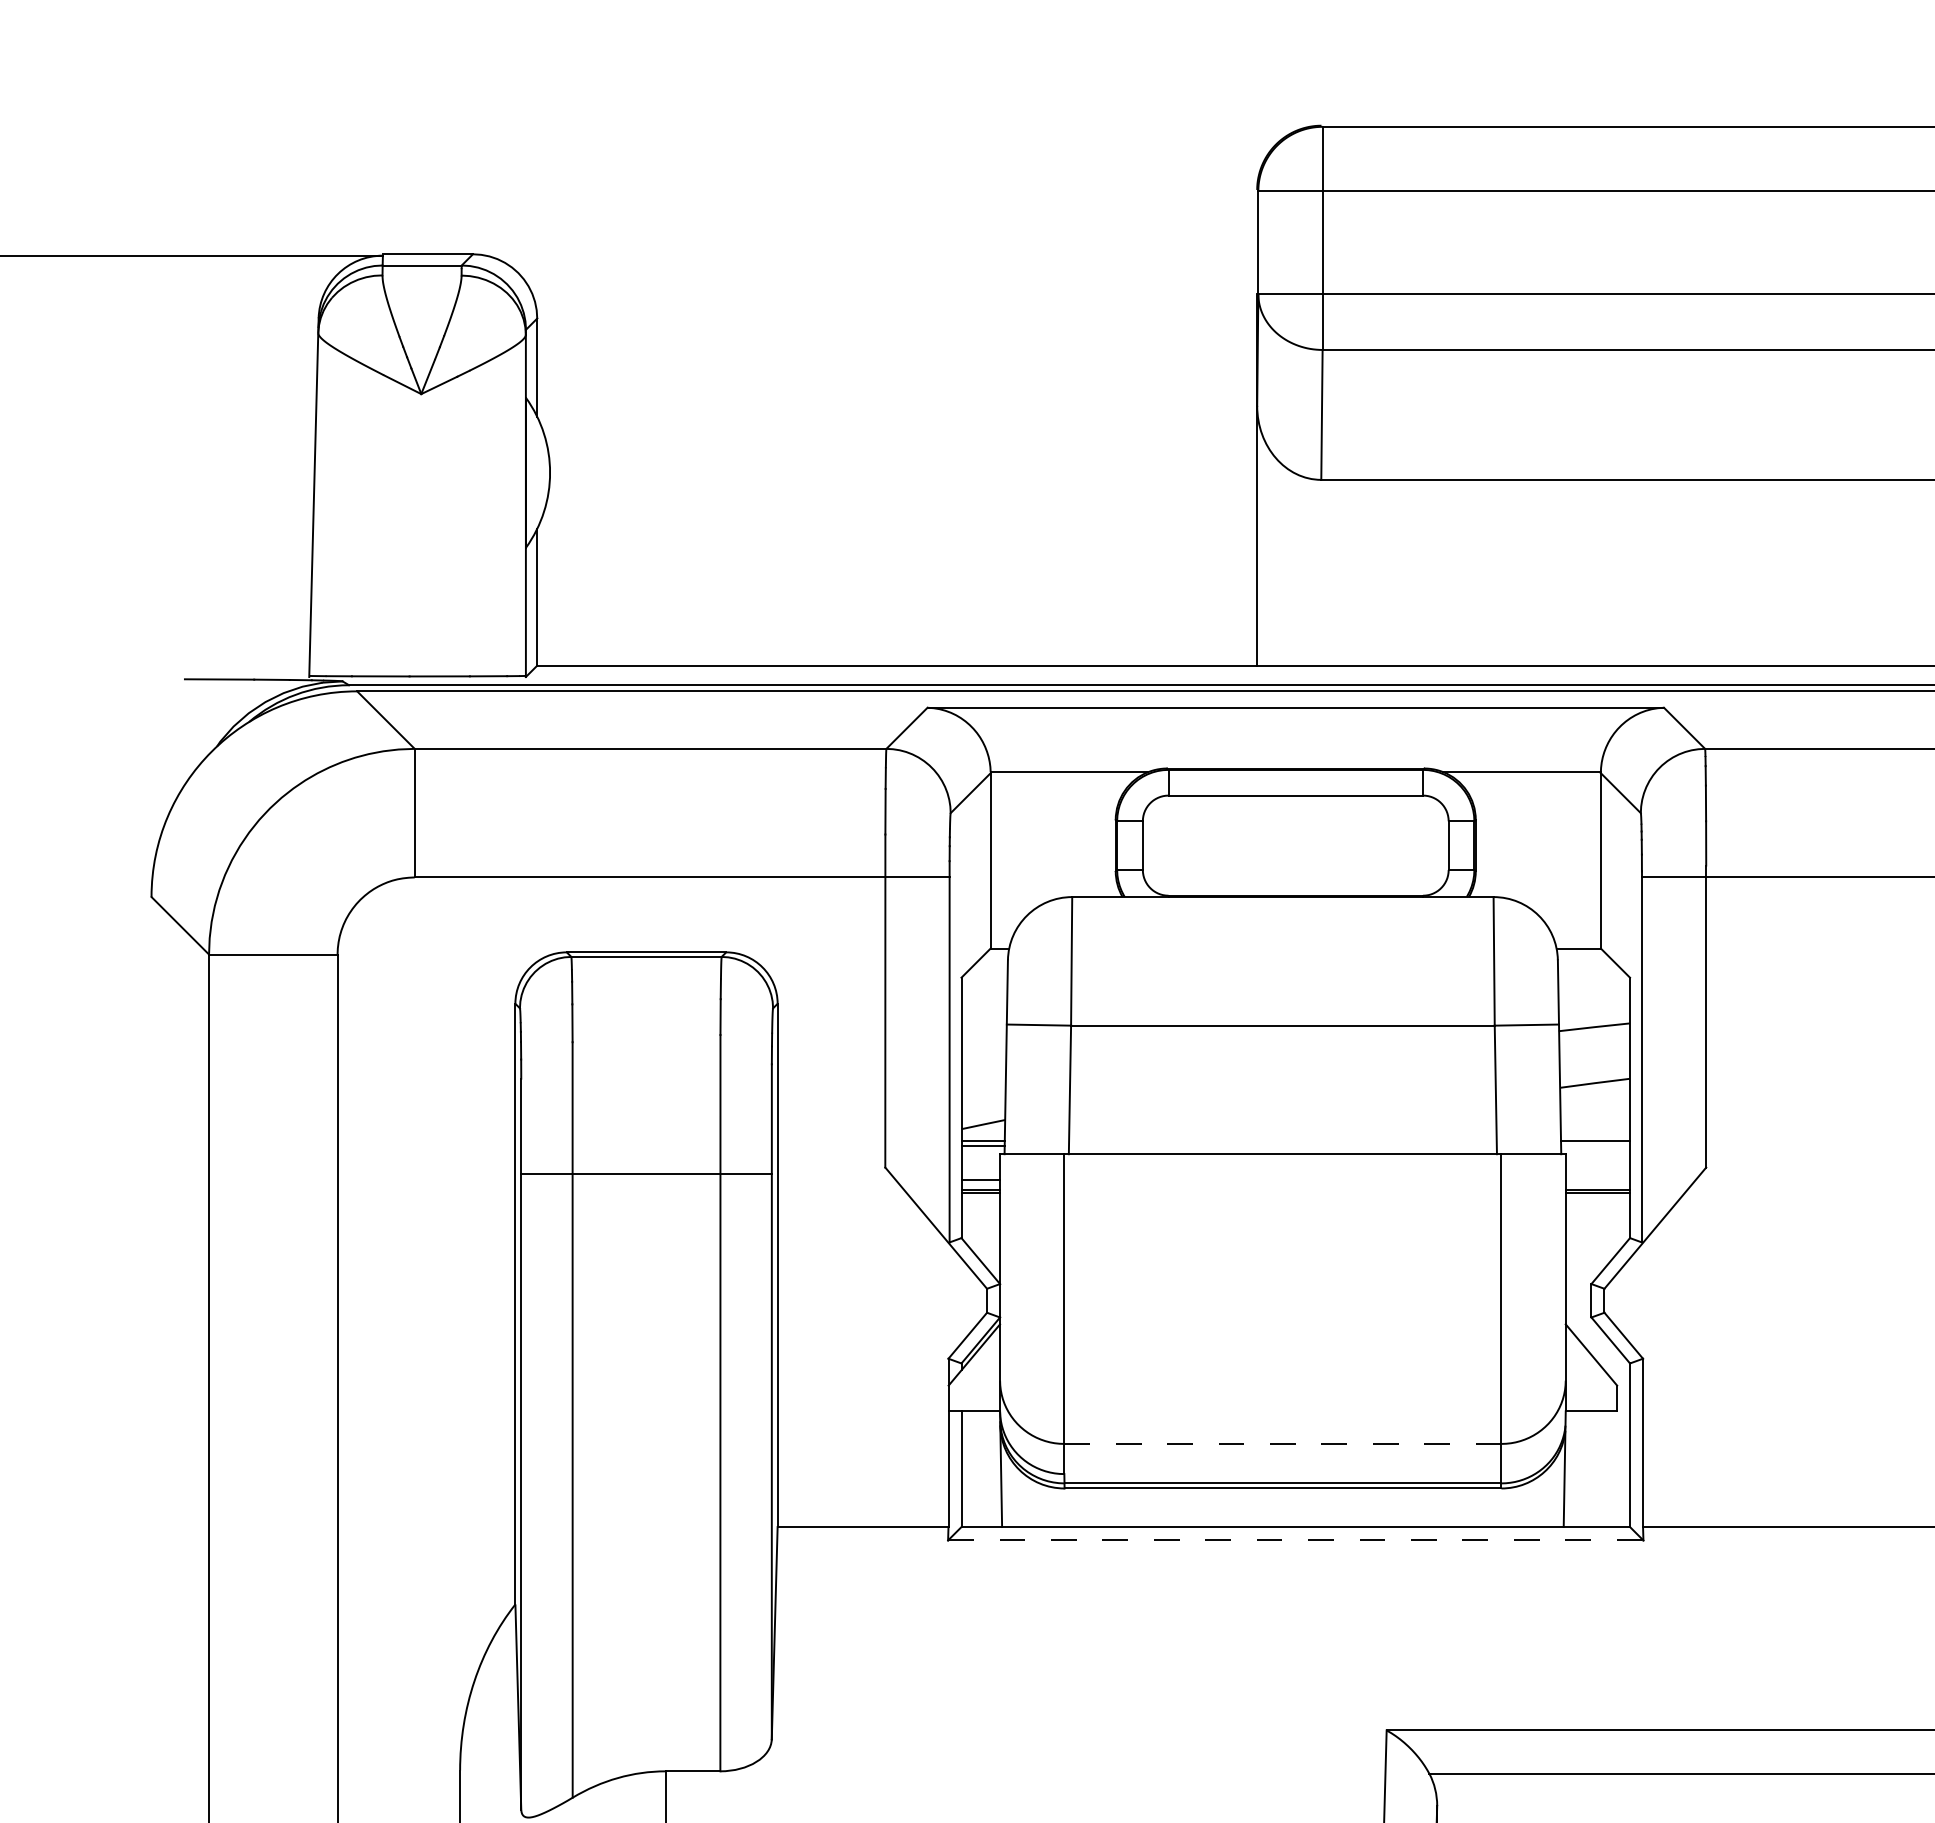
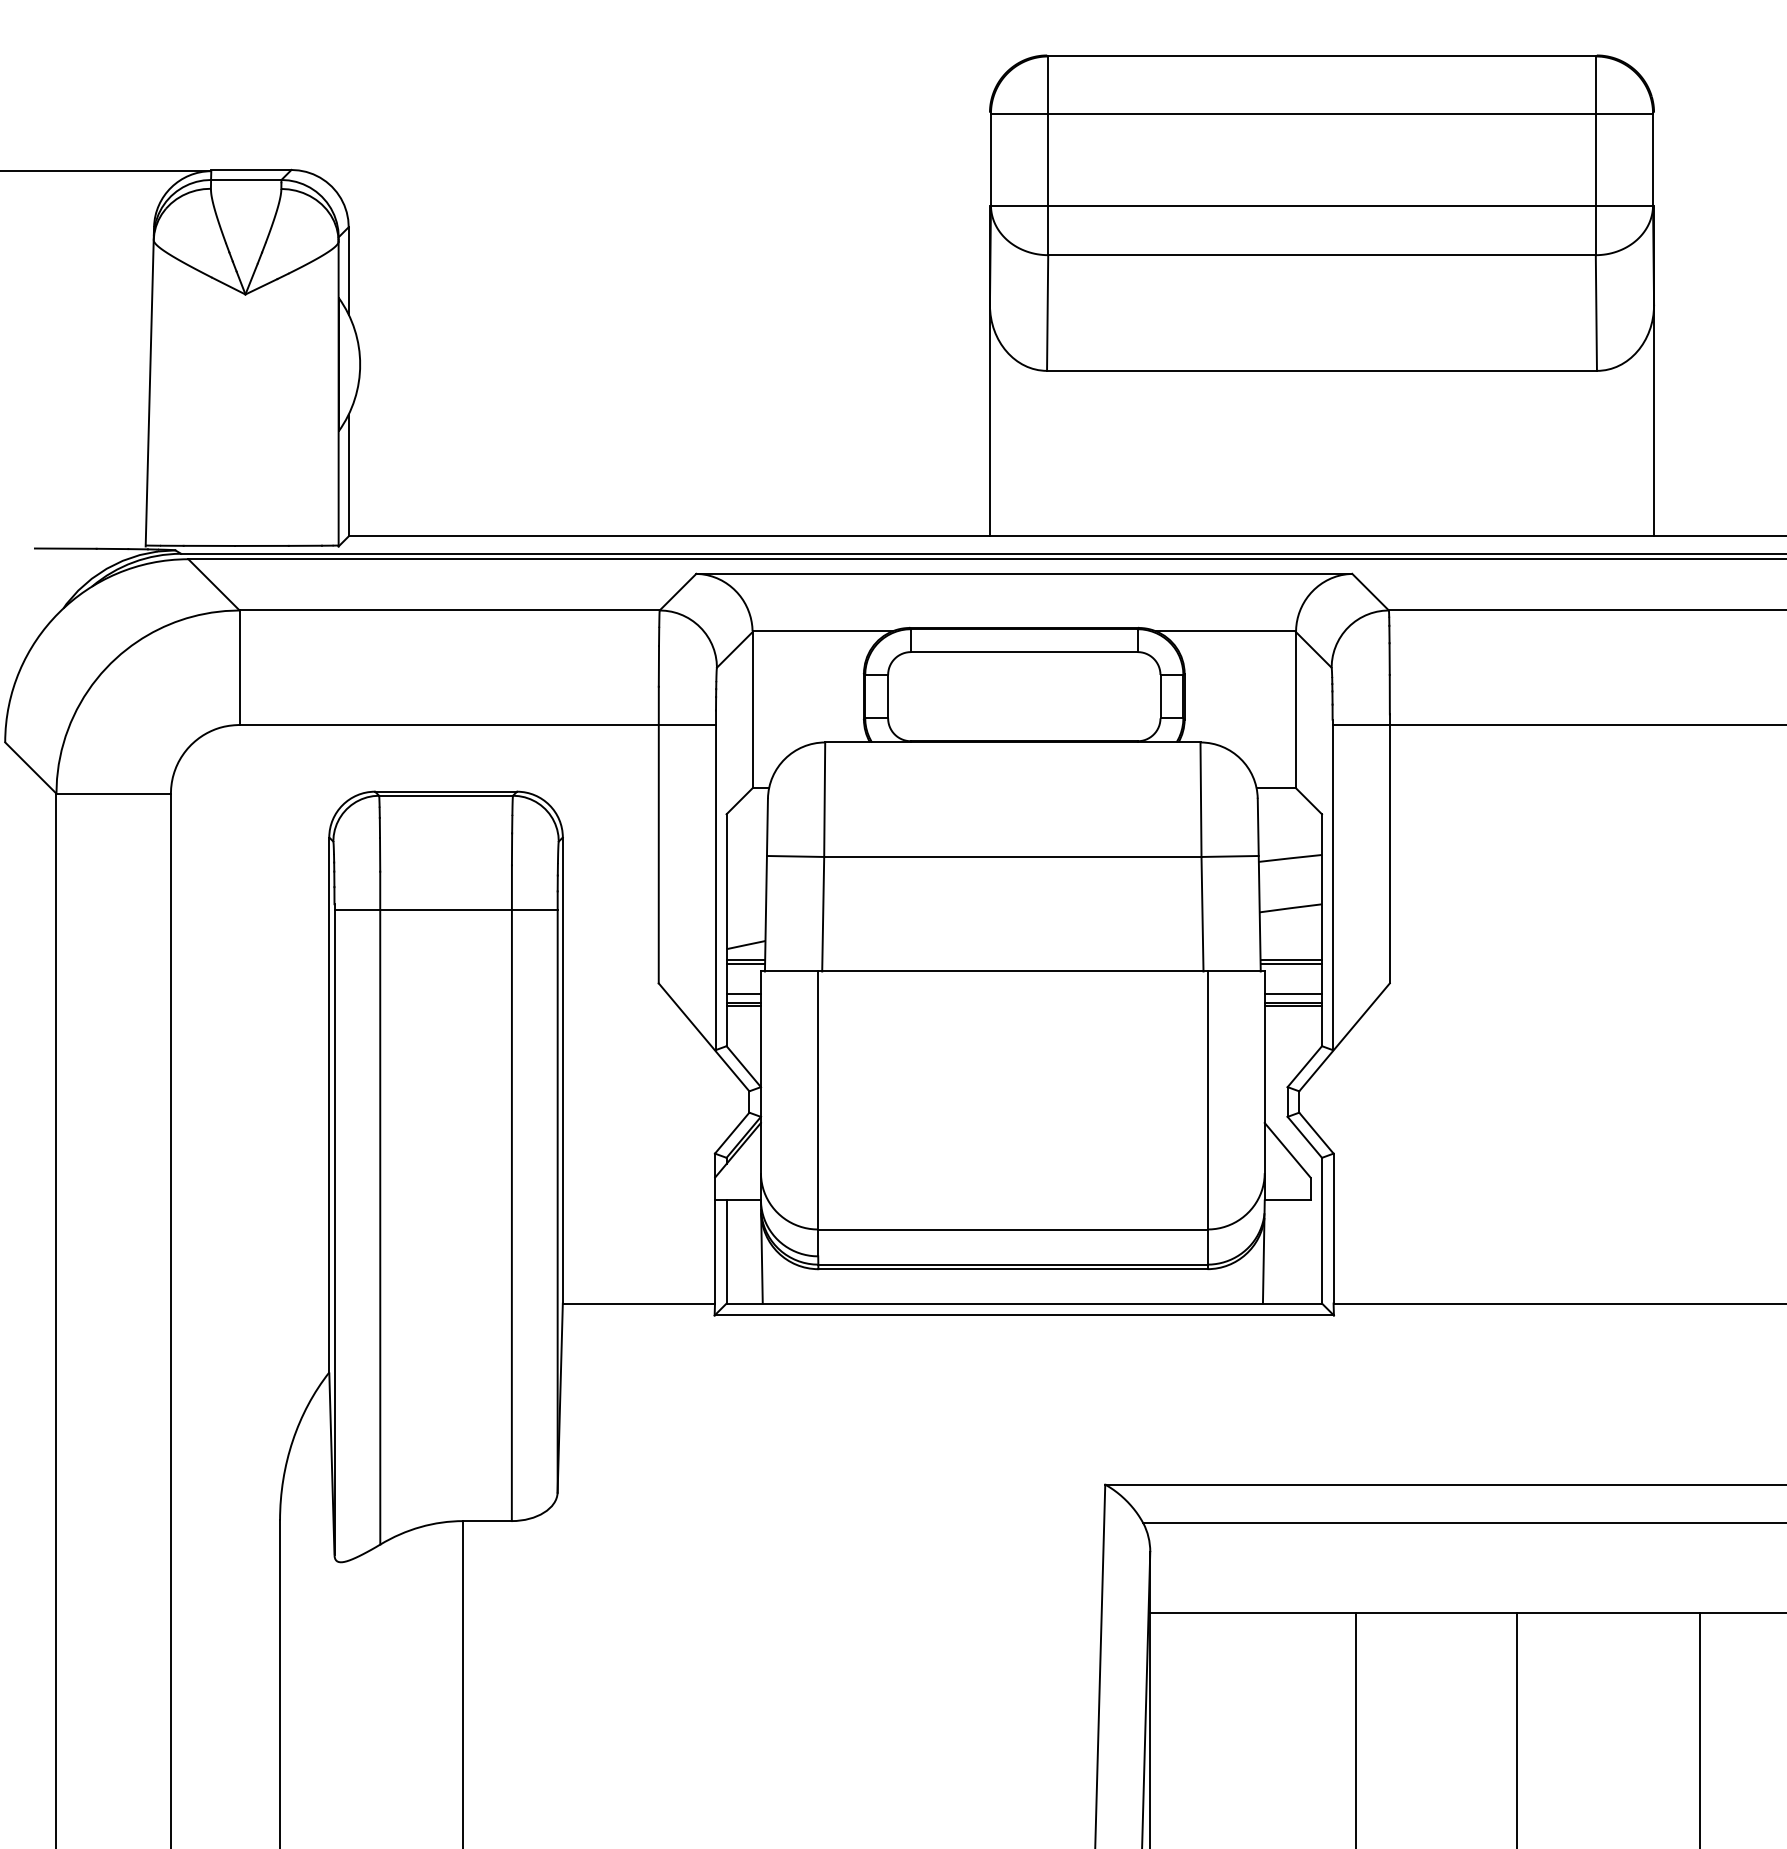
line: (1595, 1146) -> (1291, 964), added
line: (645, 1174) -> (445, 910), moved
line: (1598, 1180) -> (1293, 994), added
line: (1282, 1443) -> (1012, 1229), dashed -> solid
line: (1295, 1540) -> (1024, 1315), dashed -> solid

